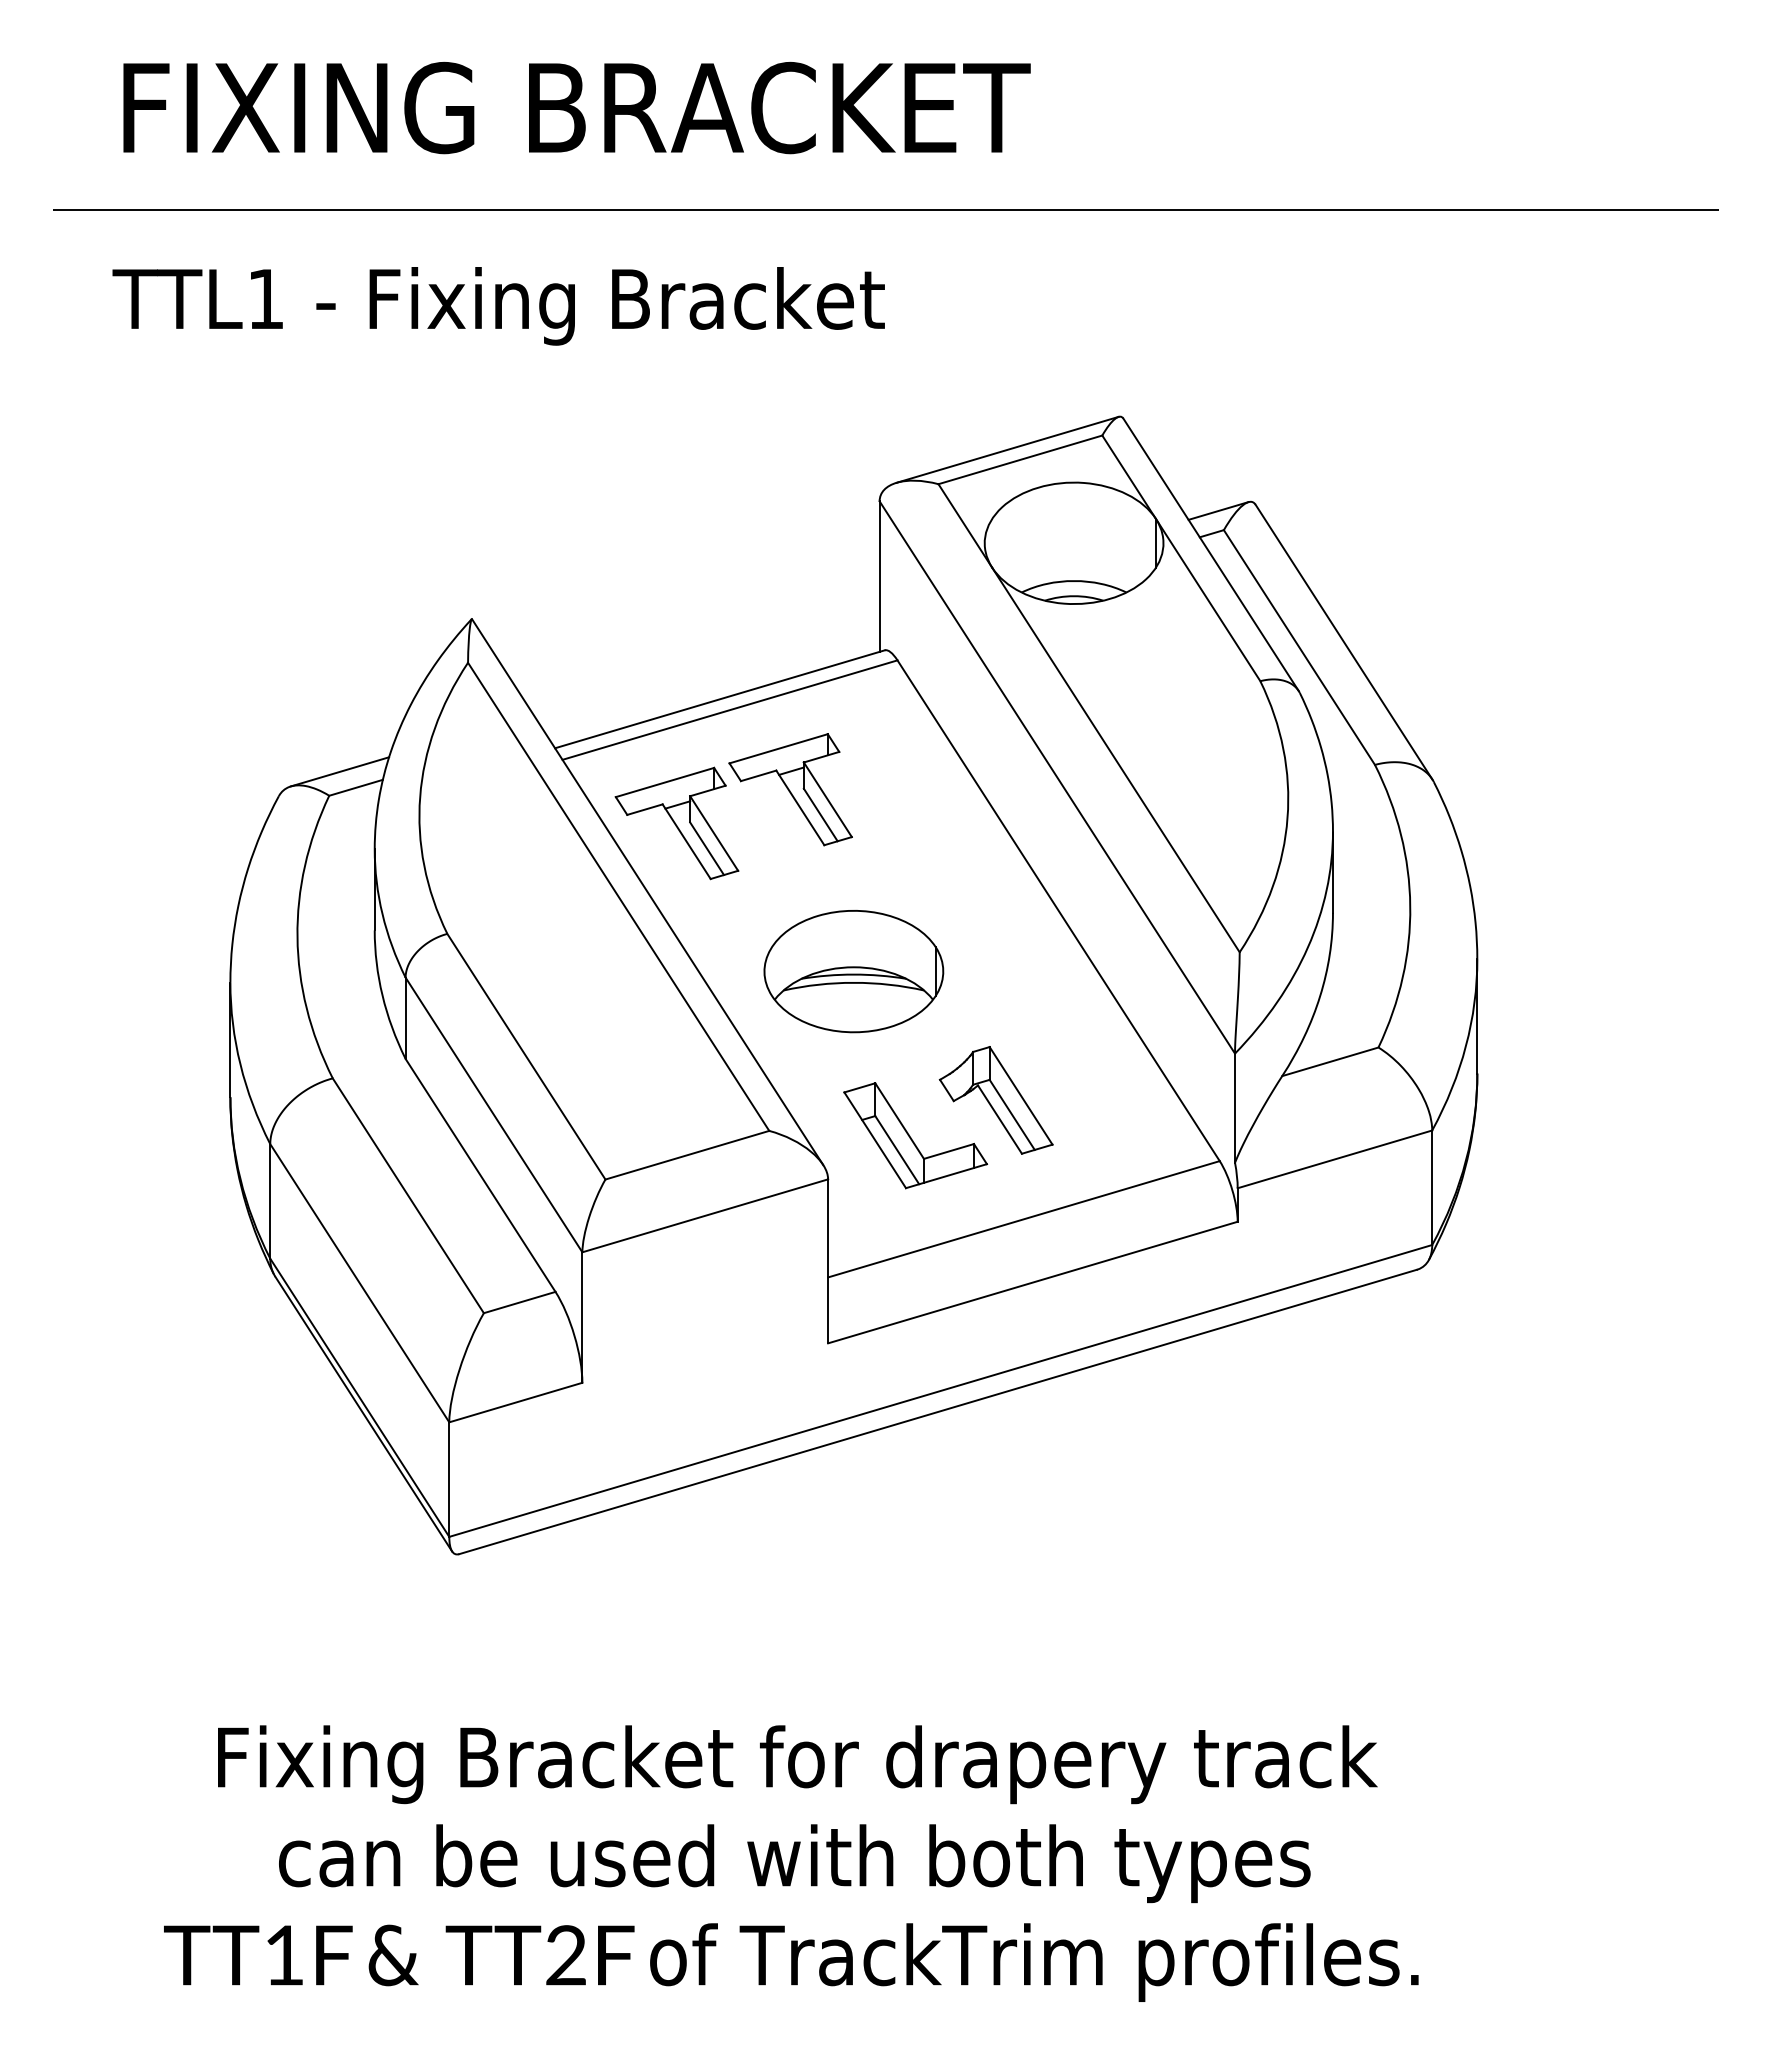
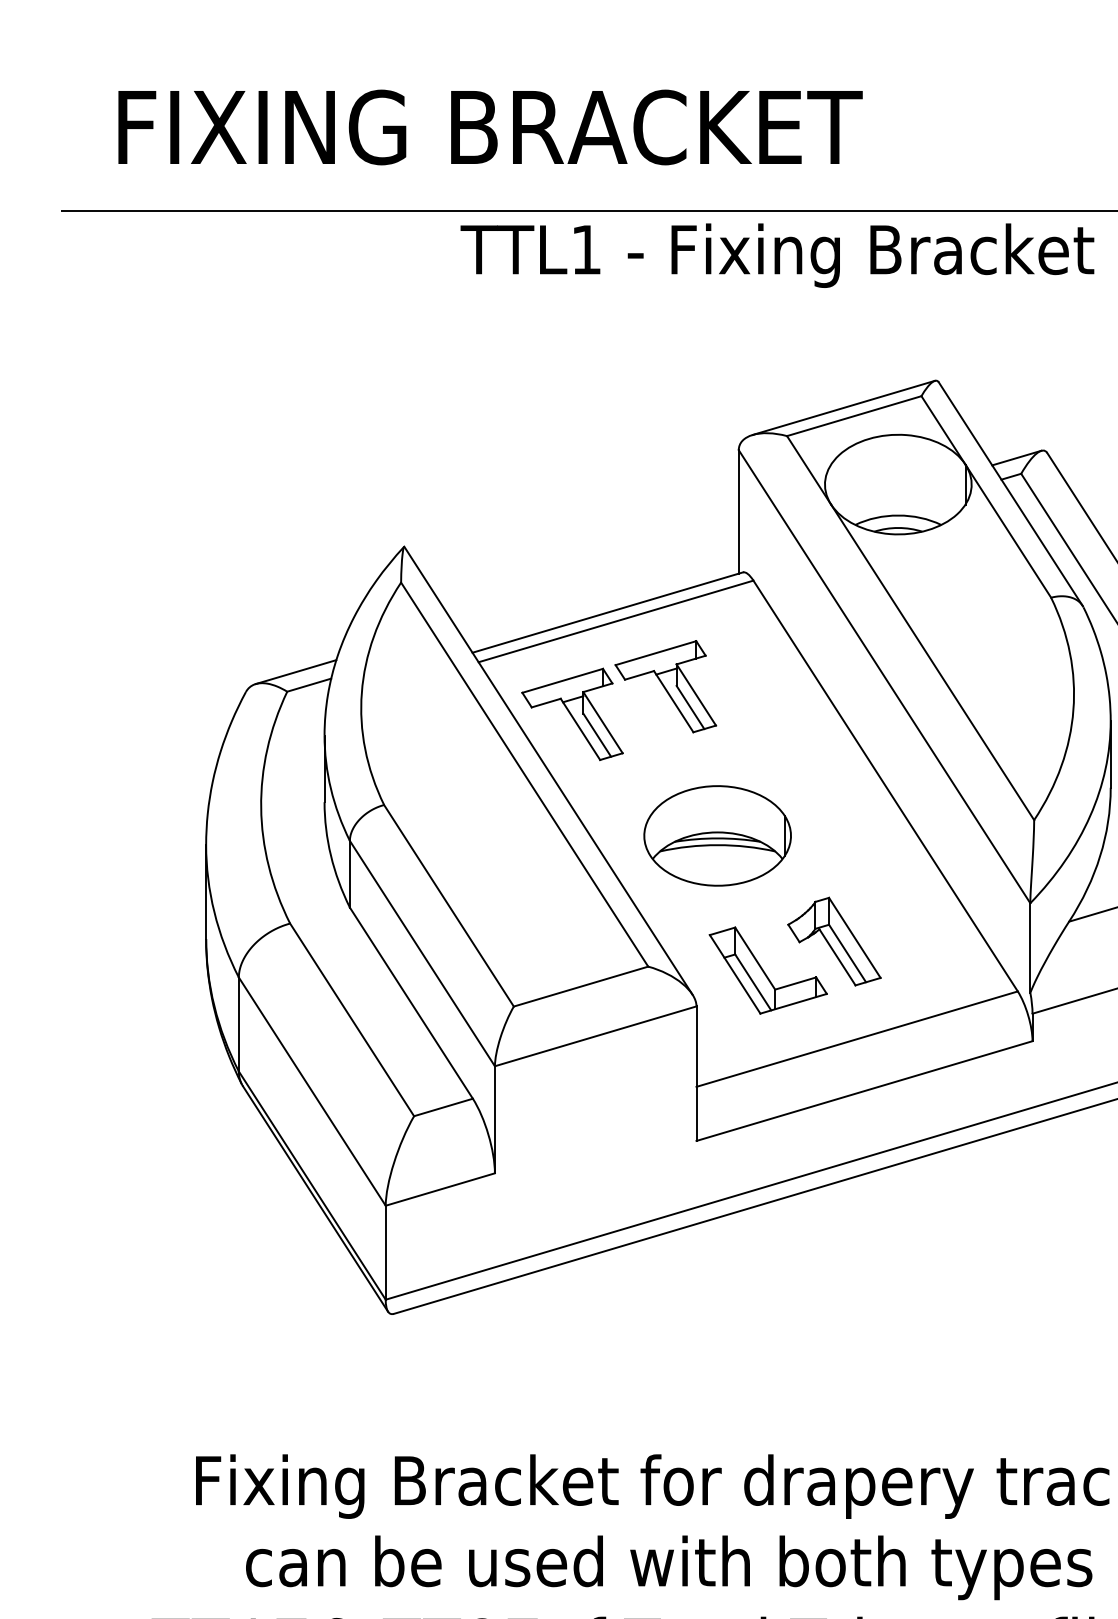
text: (498, 306) -> (777, 255), moved

